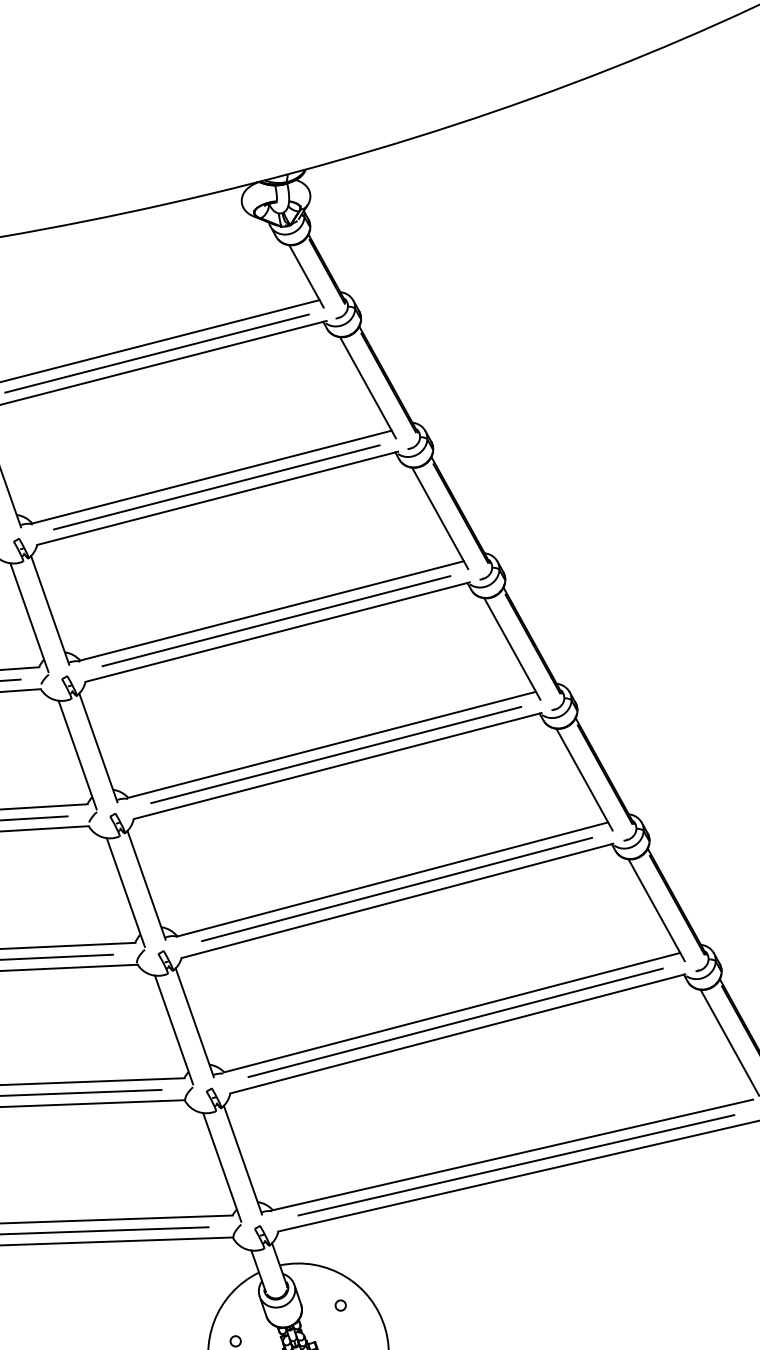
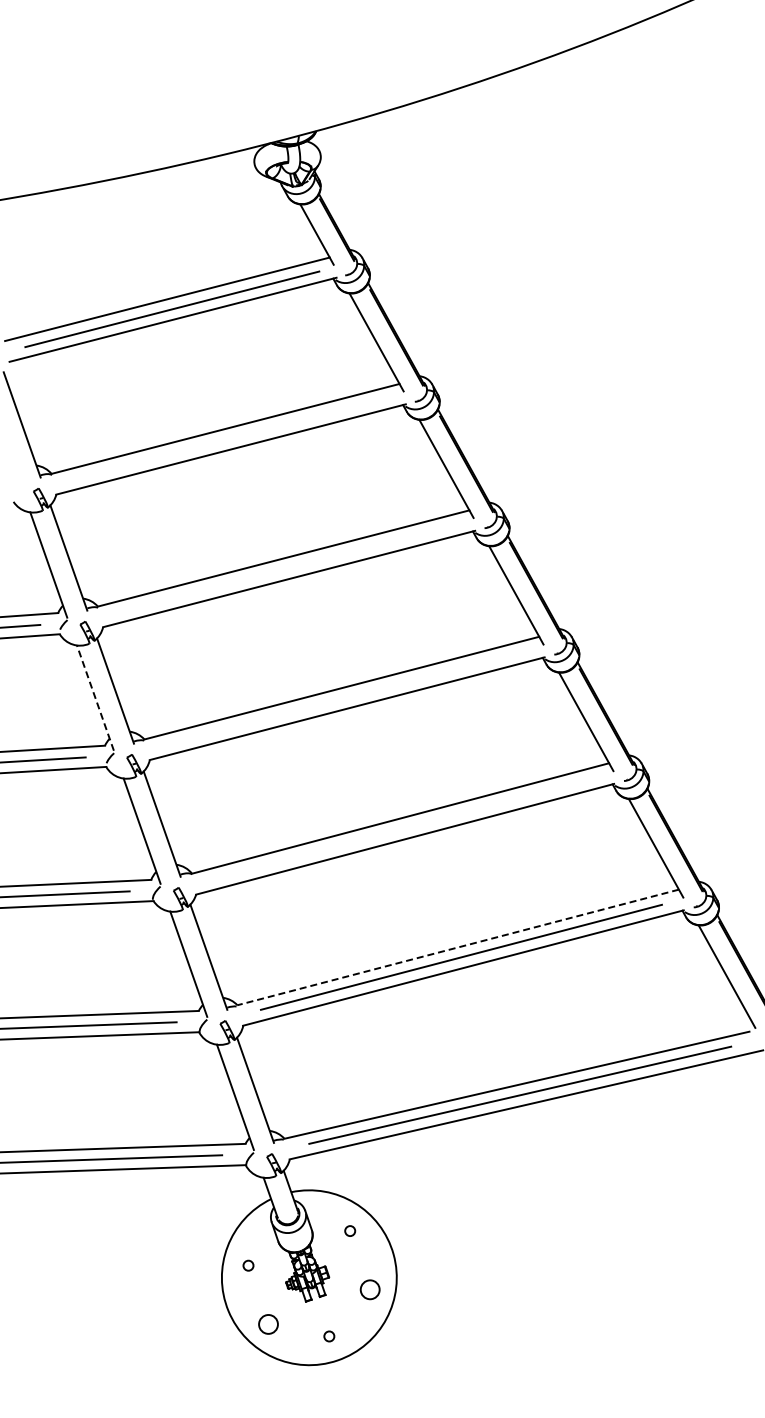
line: (216, 486) -> (229, 438), removed
line: (275, 621) -> (287, 568), removed
line: (335, 754) -> (345, 697), removed
line: (77, 755) -> (95, 698), solid -> dashed
line: (396, 889) -> (404, 828), removed
line: (451, 1012) -> (457, 947), solid -> dashed

